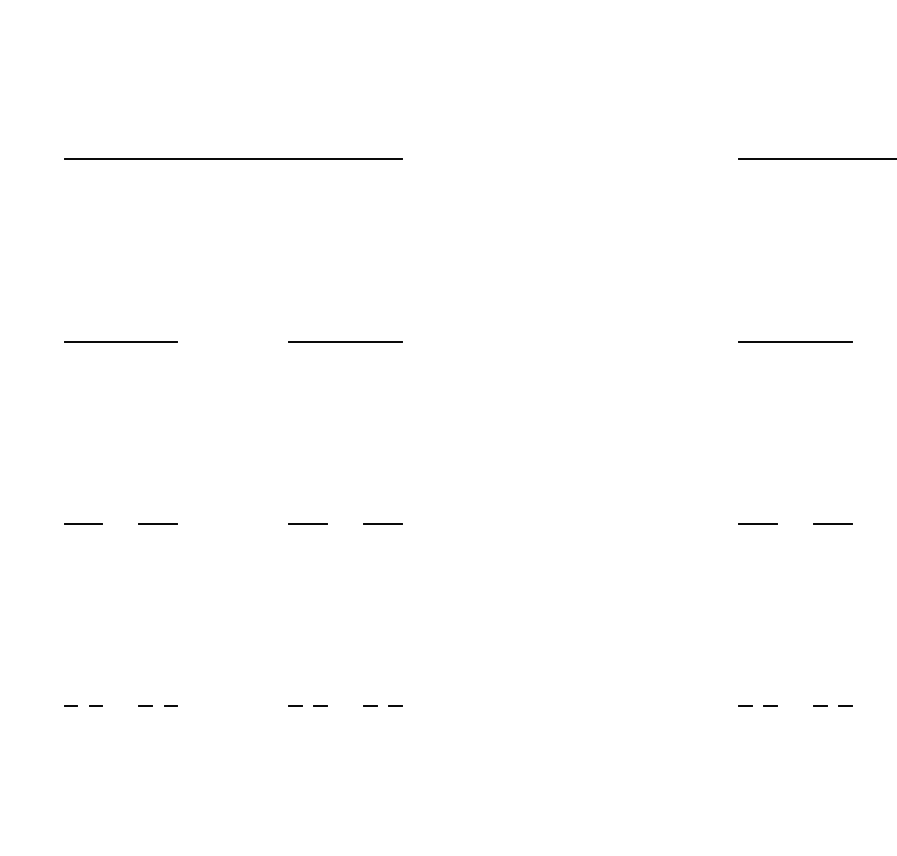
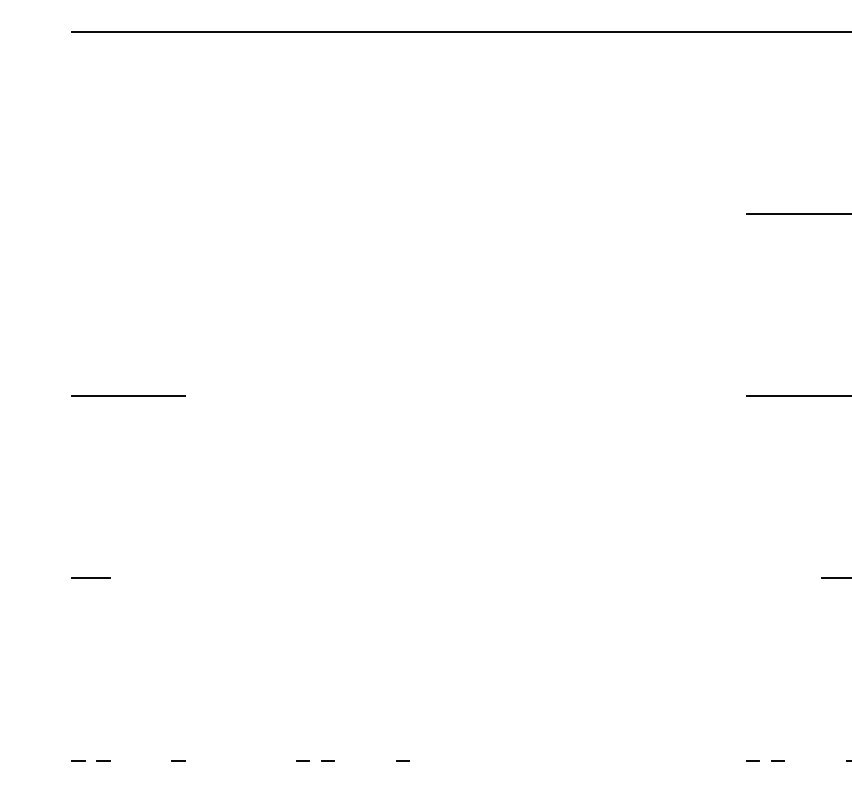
line: (232, 159) -> (240, 214), removed
line: (345, 341) -> (353, 396), removed
line: (157, 523) -> (165, 578), removed
line: (307, 523) -> (315, 578), removed
line: (382, 523) -> (390, 578), removed
line: (757, 523) -> (765, 578), removed
line: (145, 705) -> (153, 760), removed
line: (370, 705) -> (378, 760), removed
line: (820, 705) -> (828, 760), removed

